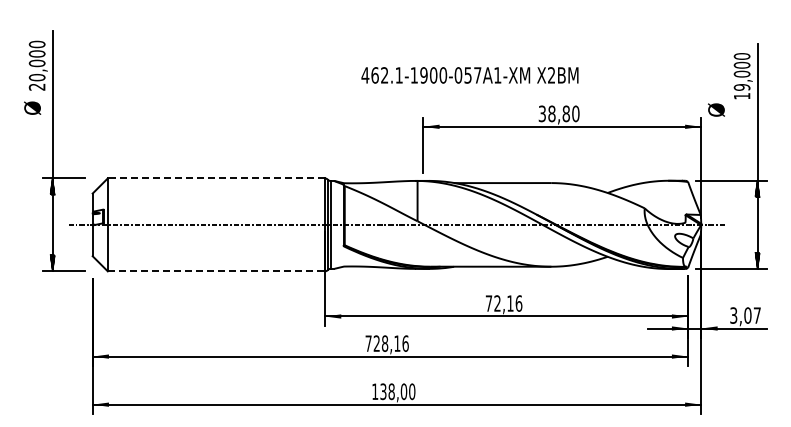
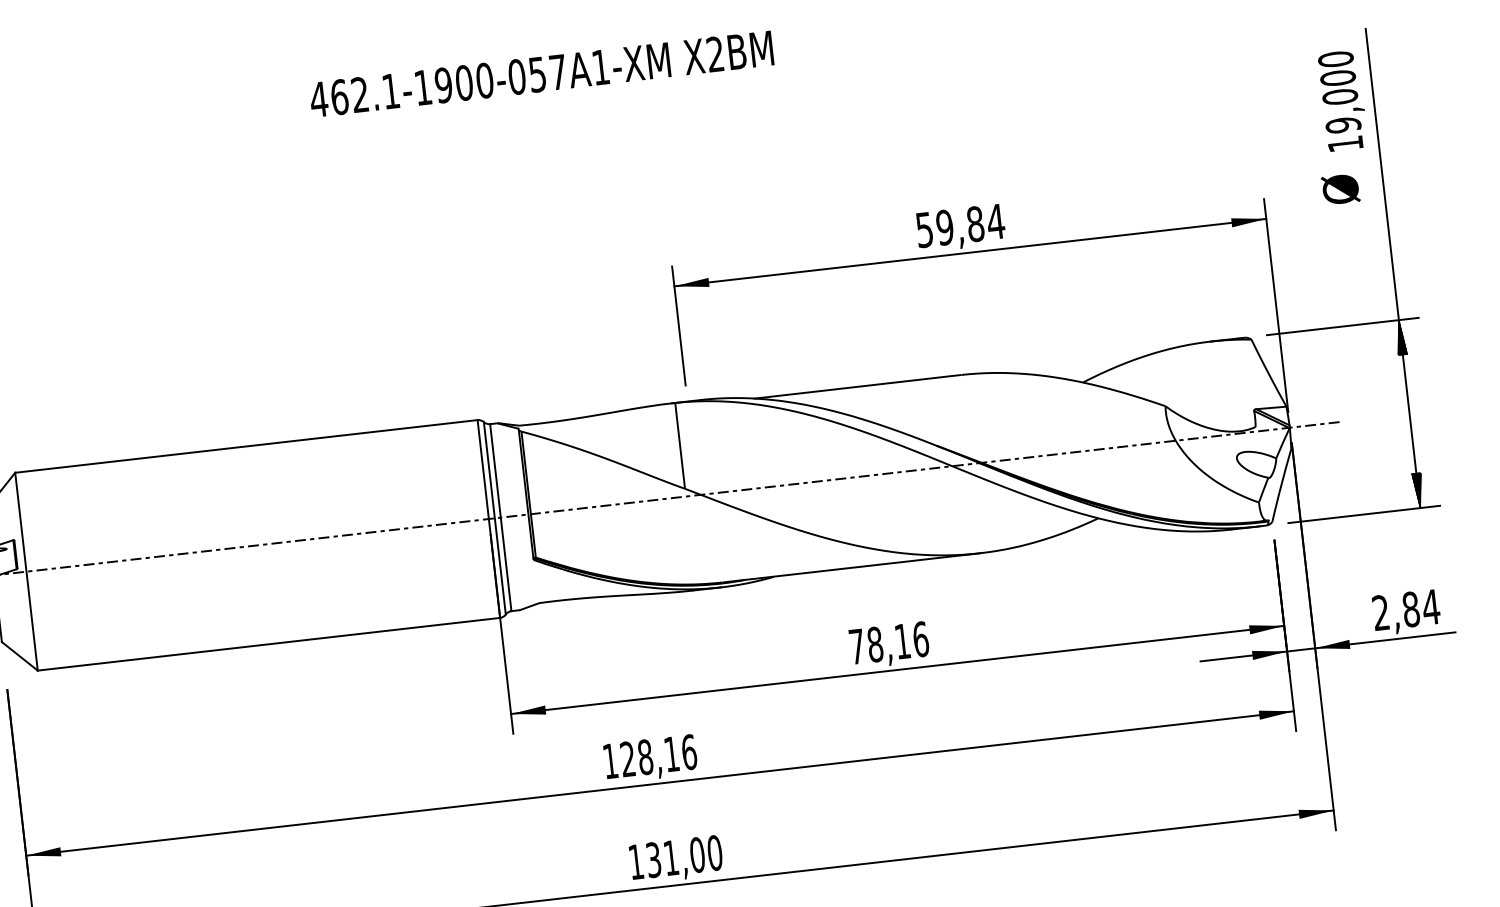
text: (469, 75) -> (540, 74), moved
text: (716, 109) -> (1340, 188), moved
text: (559, 113) -> (961, 224), 38,80 -> 59,84
line: (216, 178) -> (246, 446), dashed -> solid
line: (216, 271) -> (269, 644), dashed -> solid
text: (497, 303) -> (875, 644), 72,16 -> 78,16
text: (745, 315) -> (1405, 609), 3,07 -> 2,84
text: (368, 343) -> (610, 760), 728,16 -> 128,16
text: (391, 391) -> (670, 857), 138,00 -> 131,00

